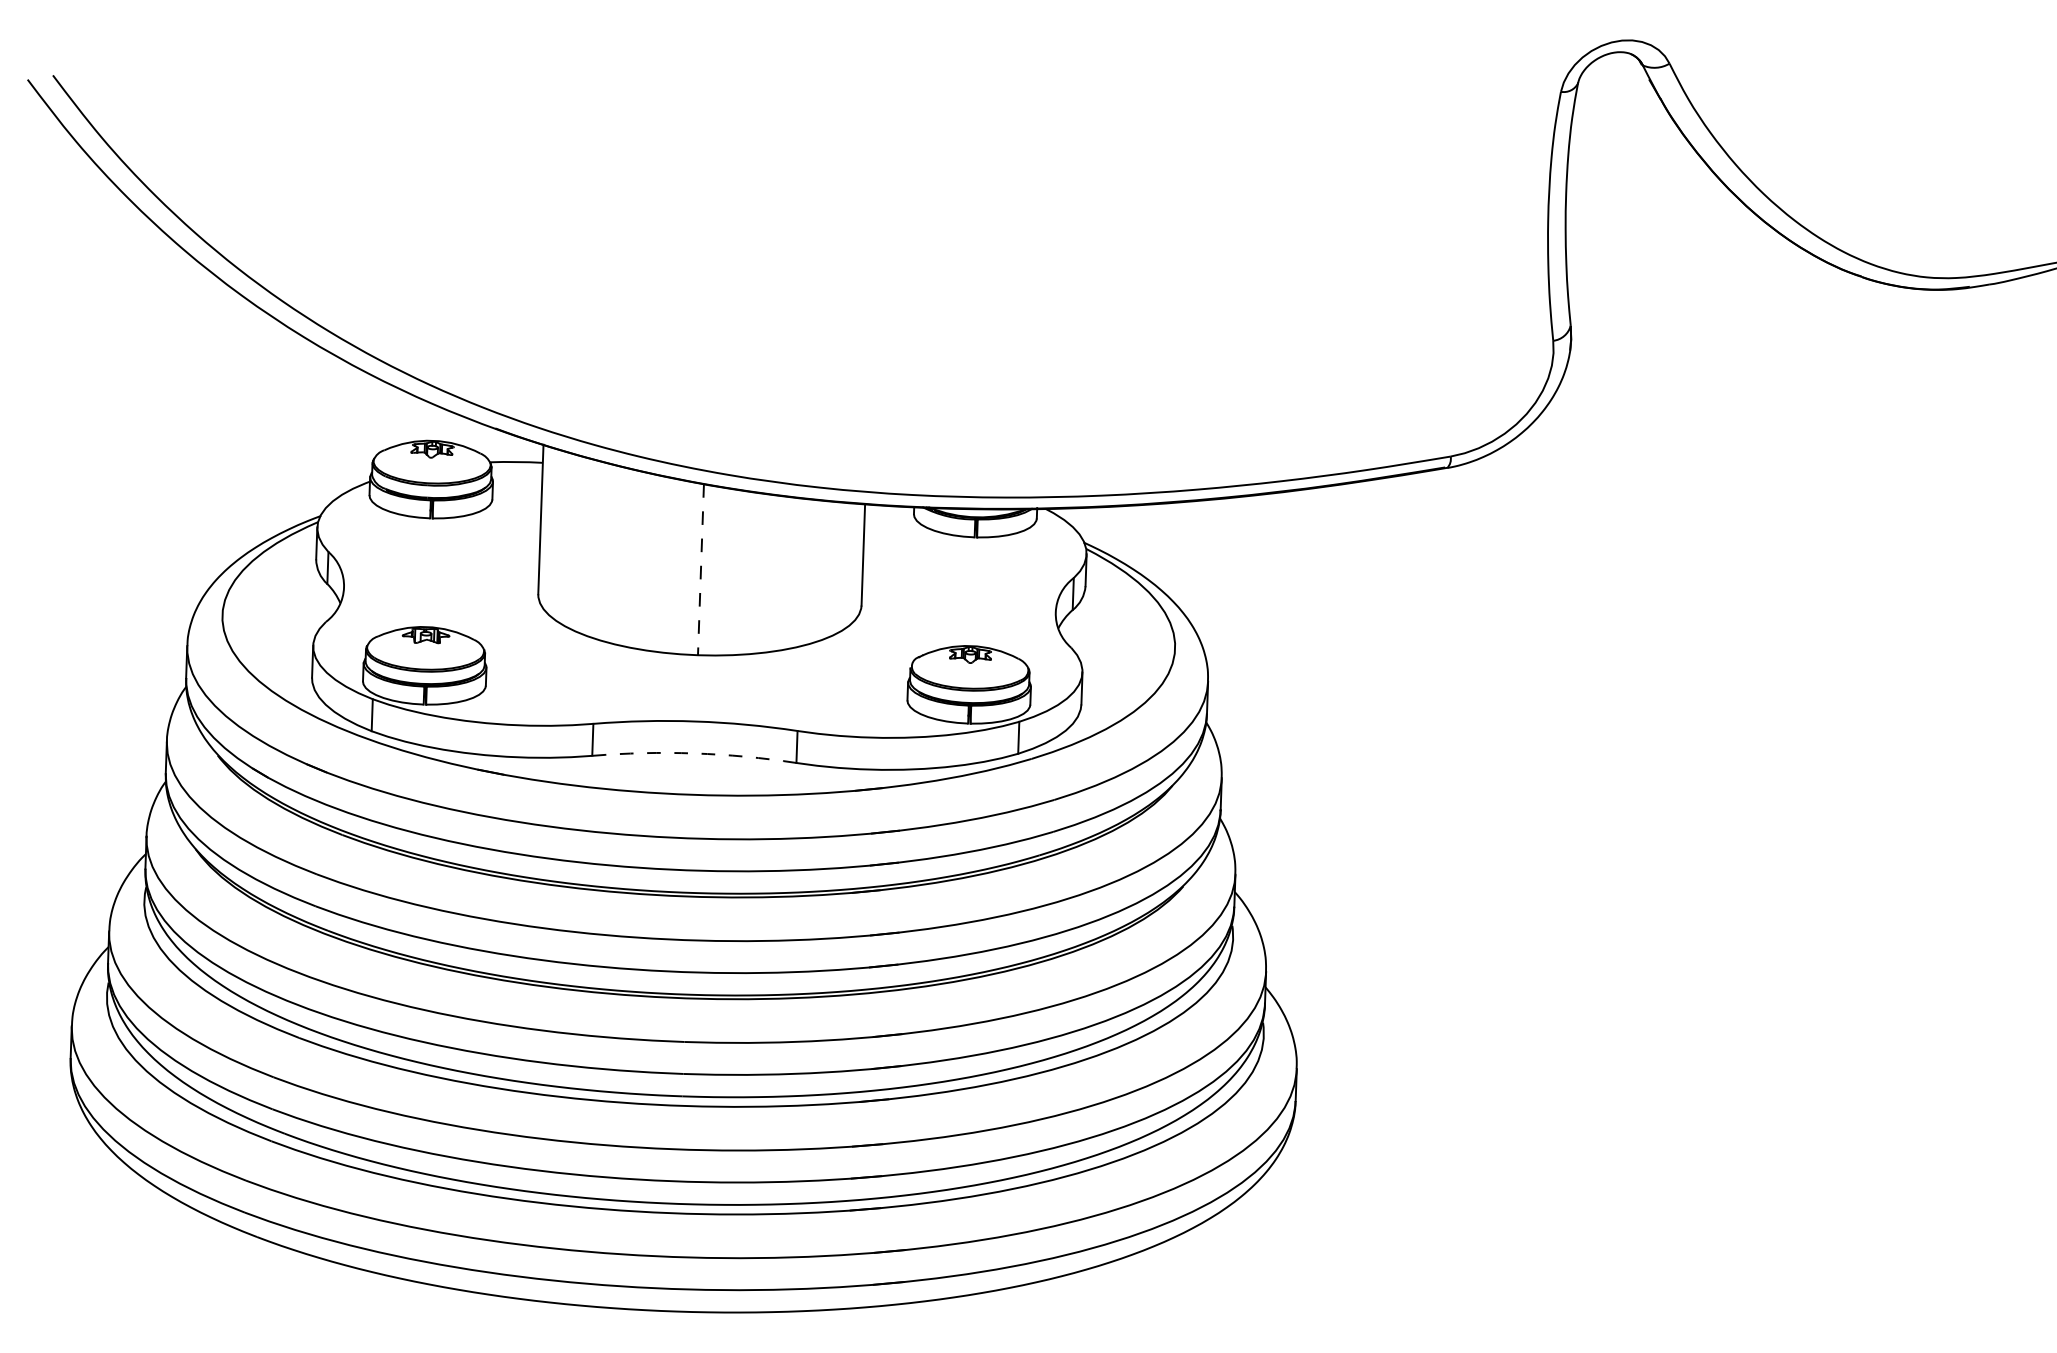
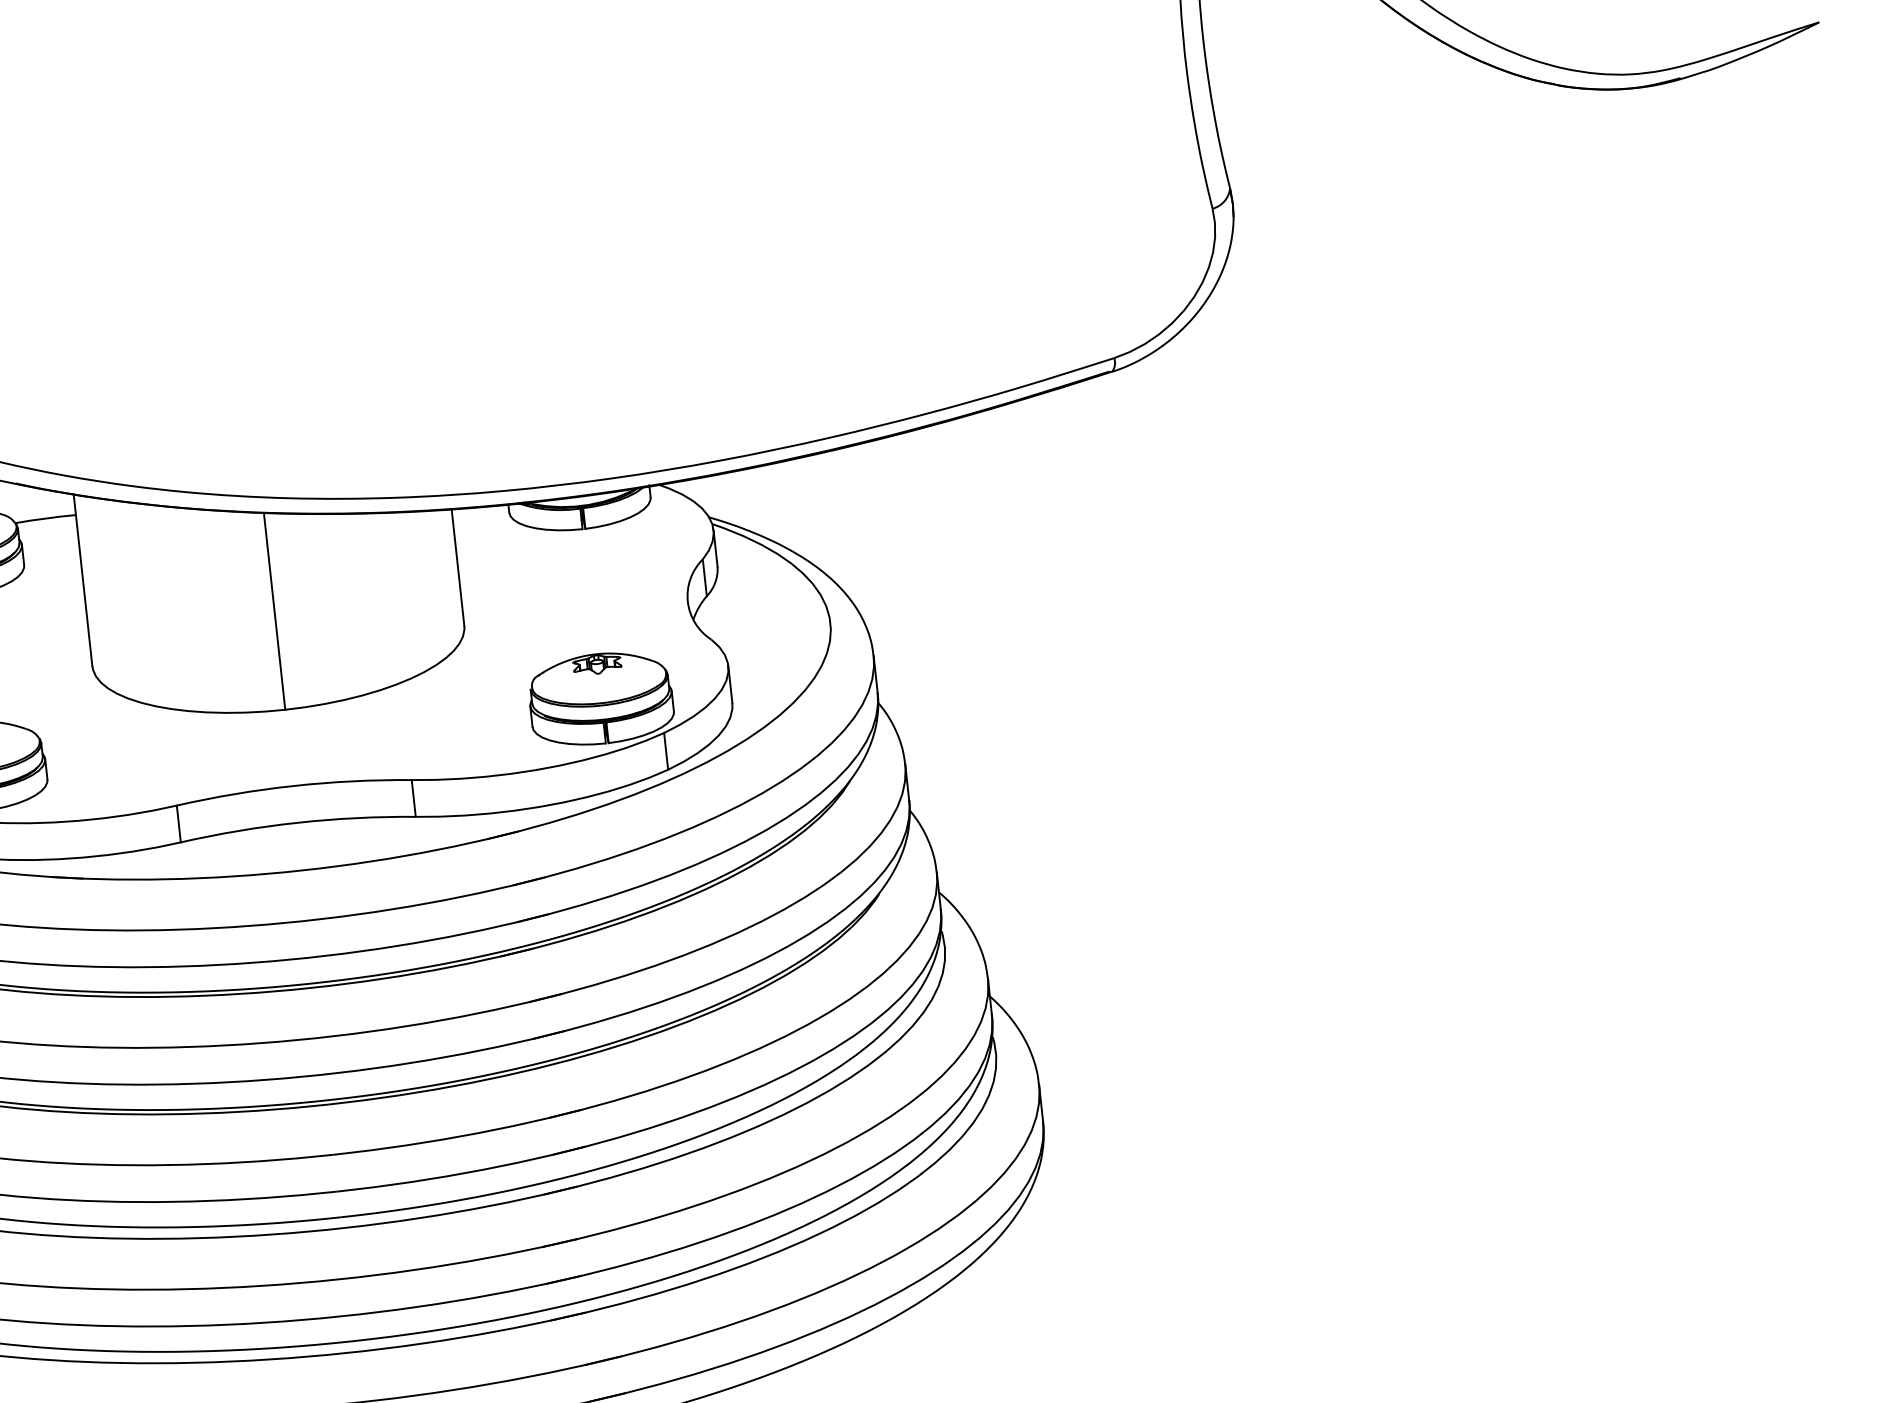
line: (700, 569) -> (274, 611), dashed -> solid
arc: (694, 753) -> (297, 822), dashed -> solid

